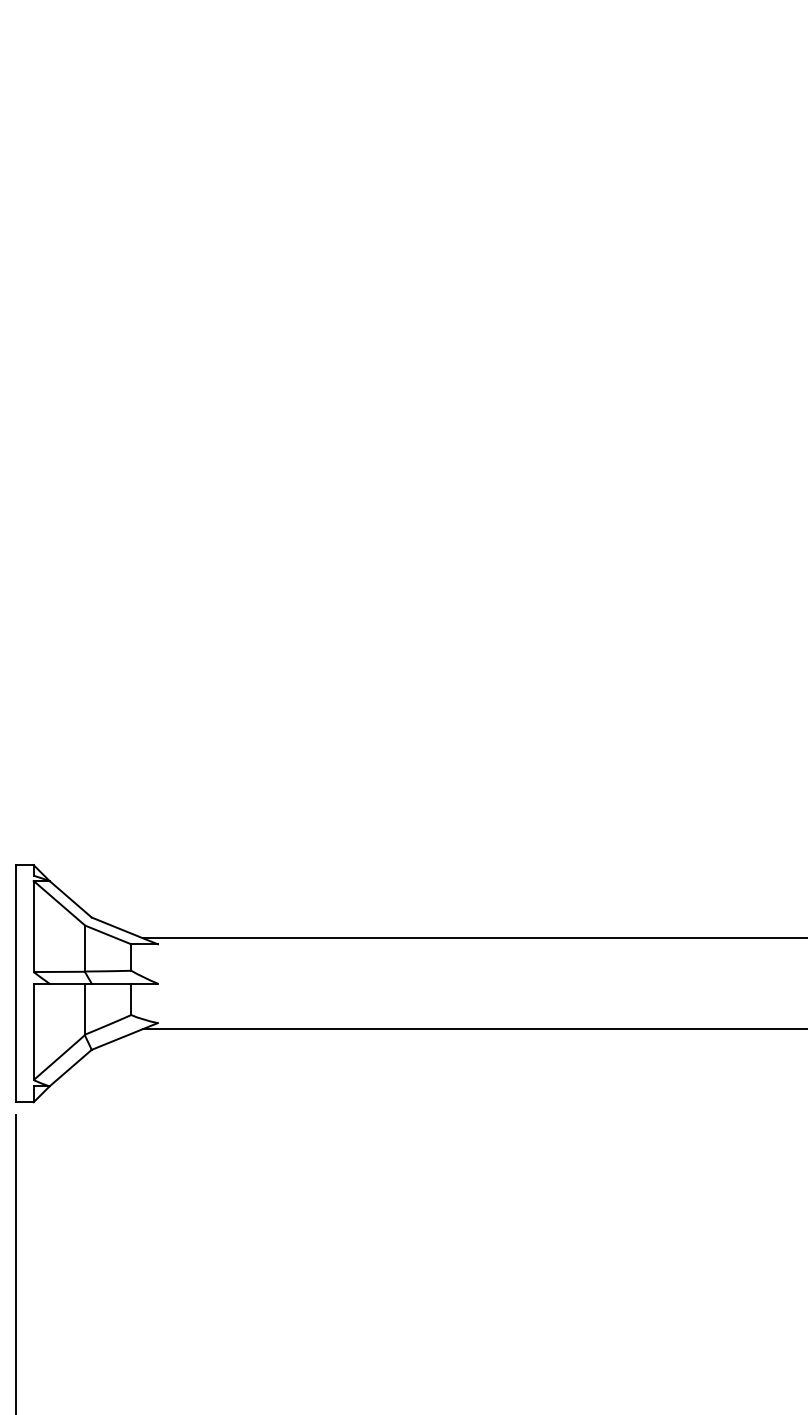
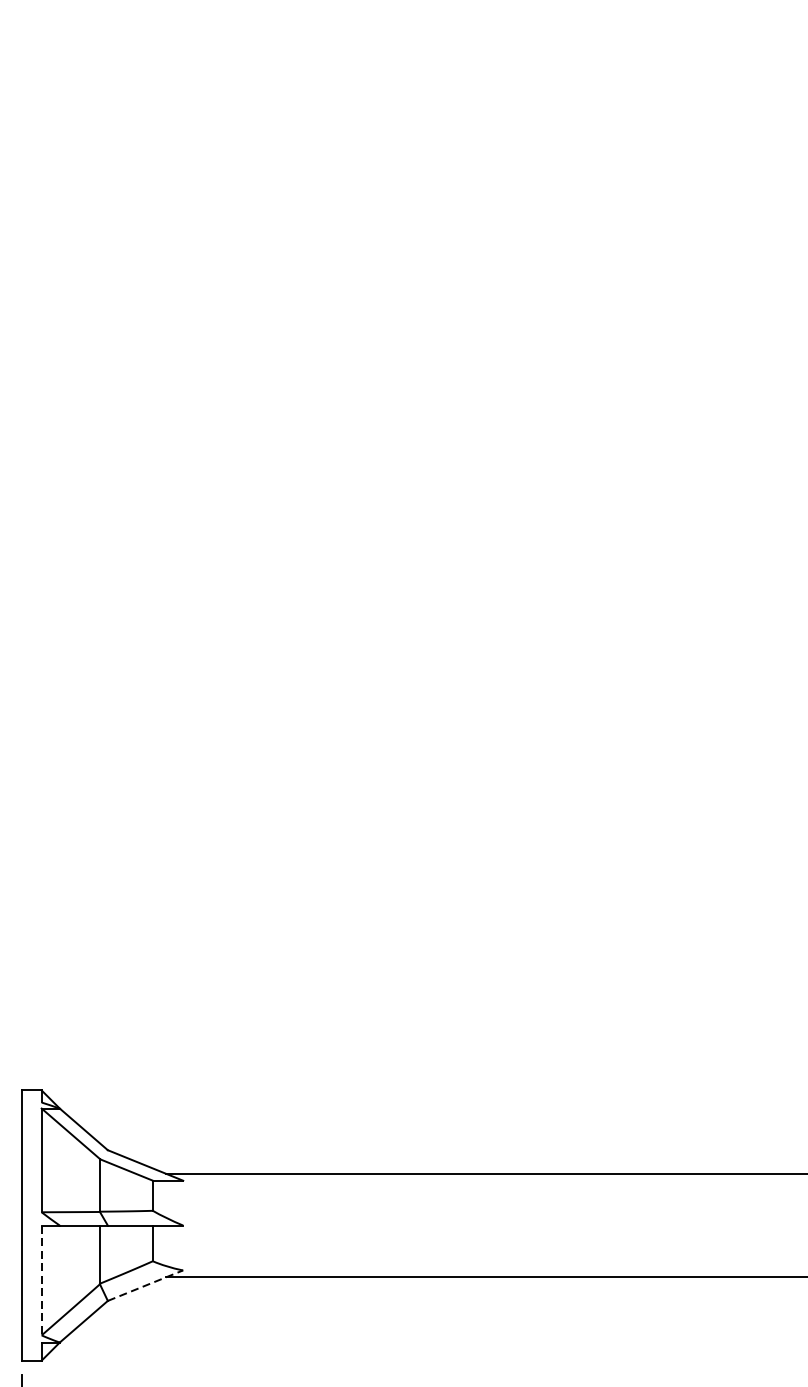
line: (33, 1032) -> (41, 1281), solid -> dashed
line: (124, 1036) -> (145, 1285), solid -> dashed

